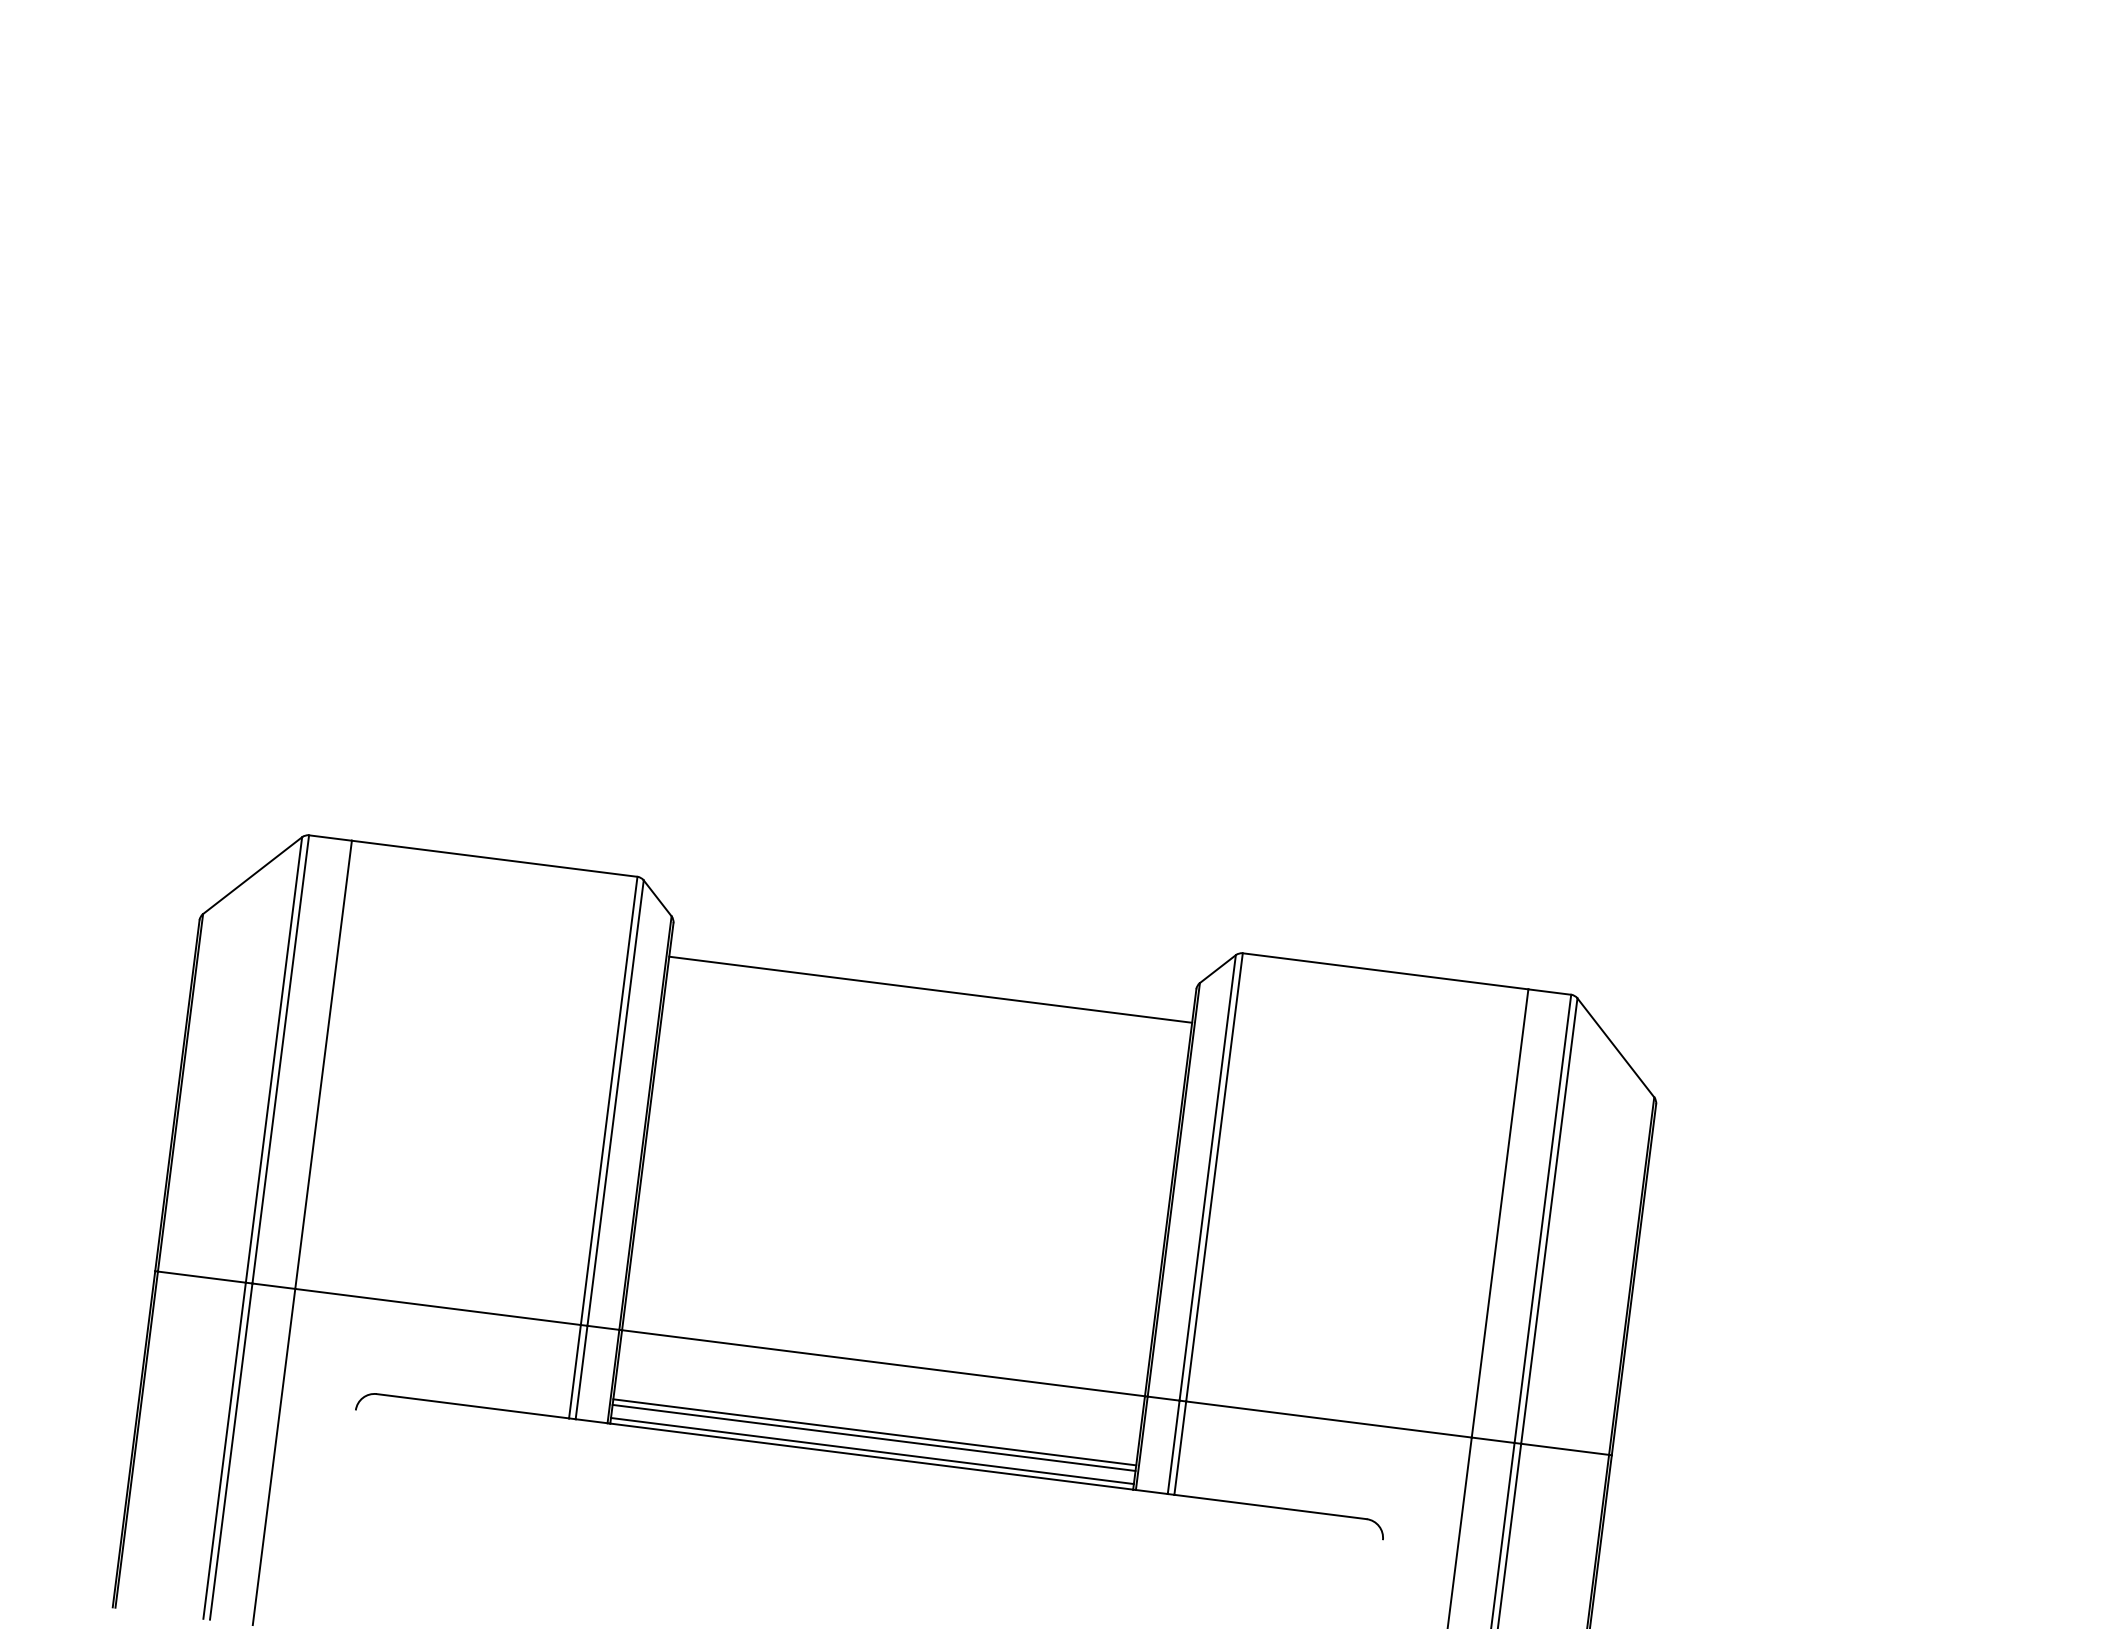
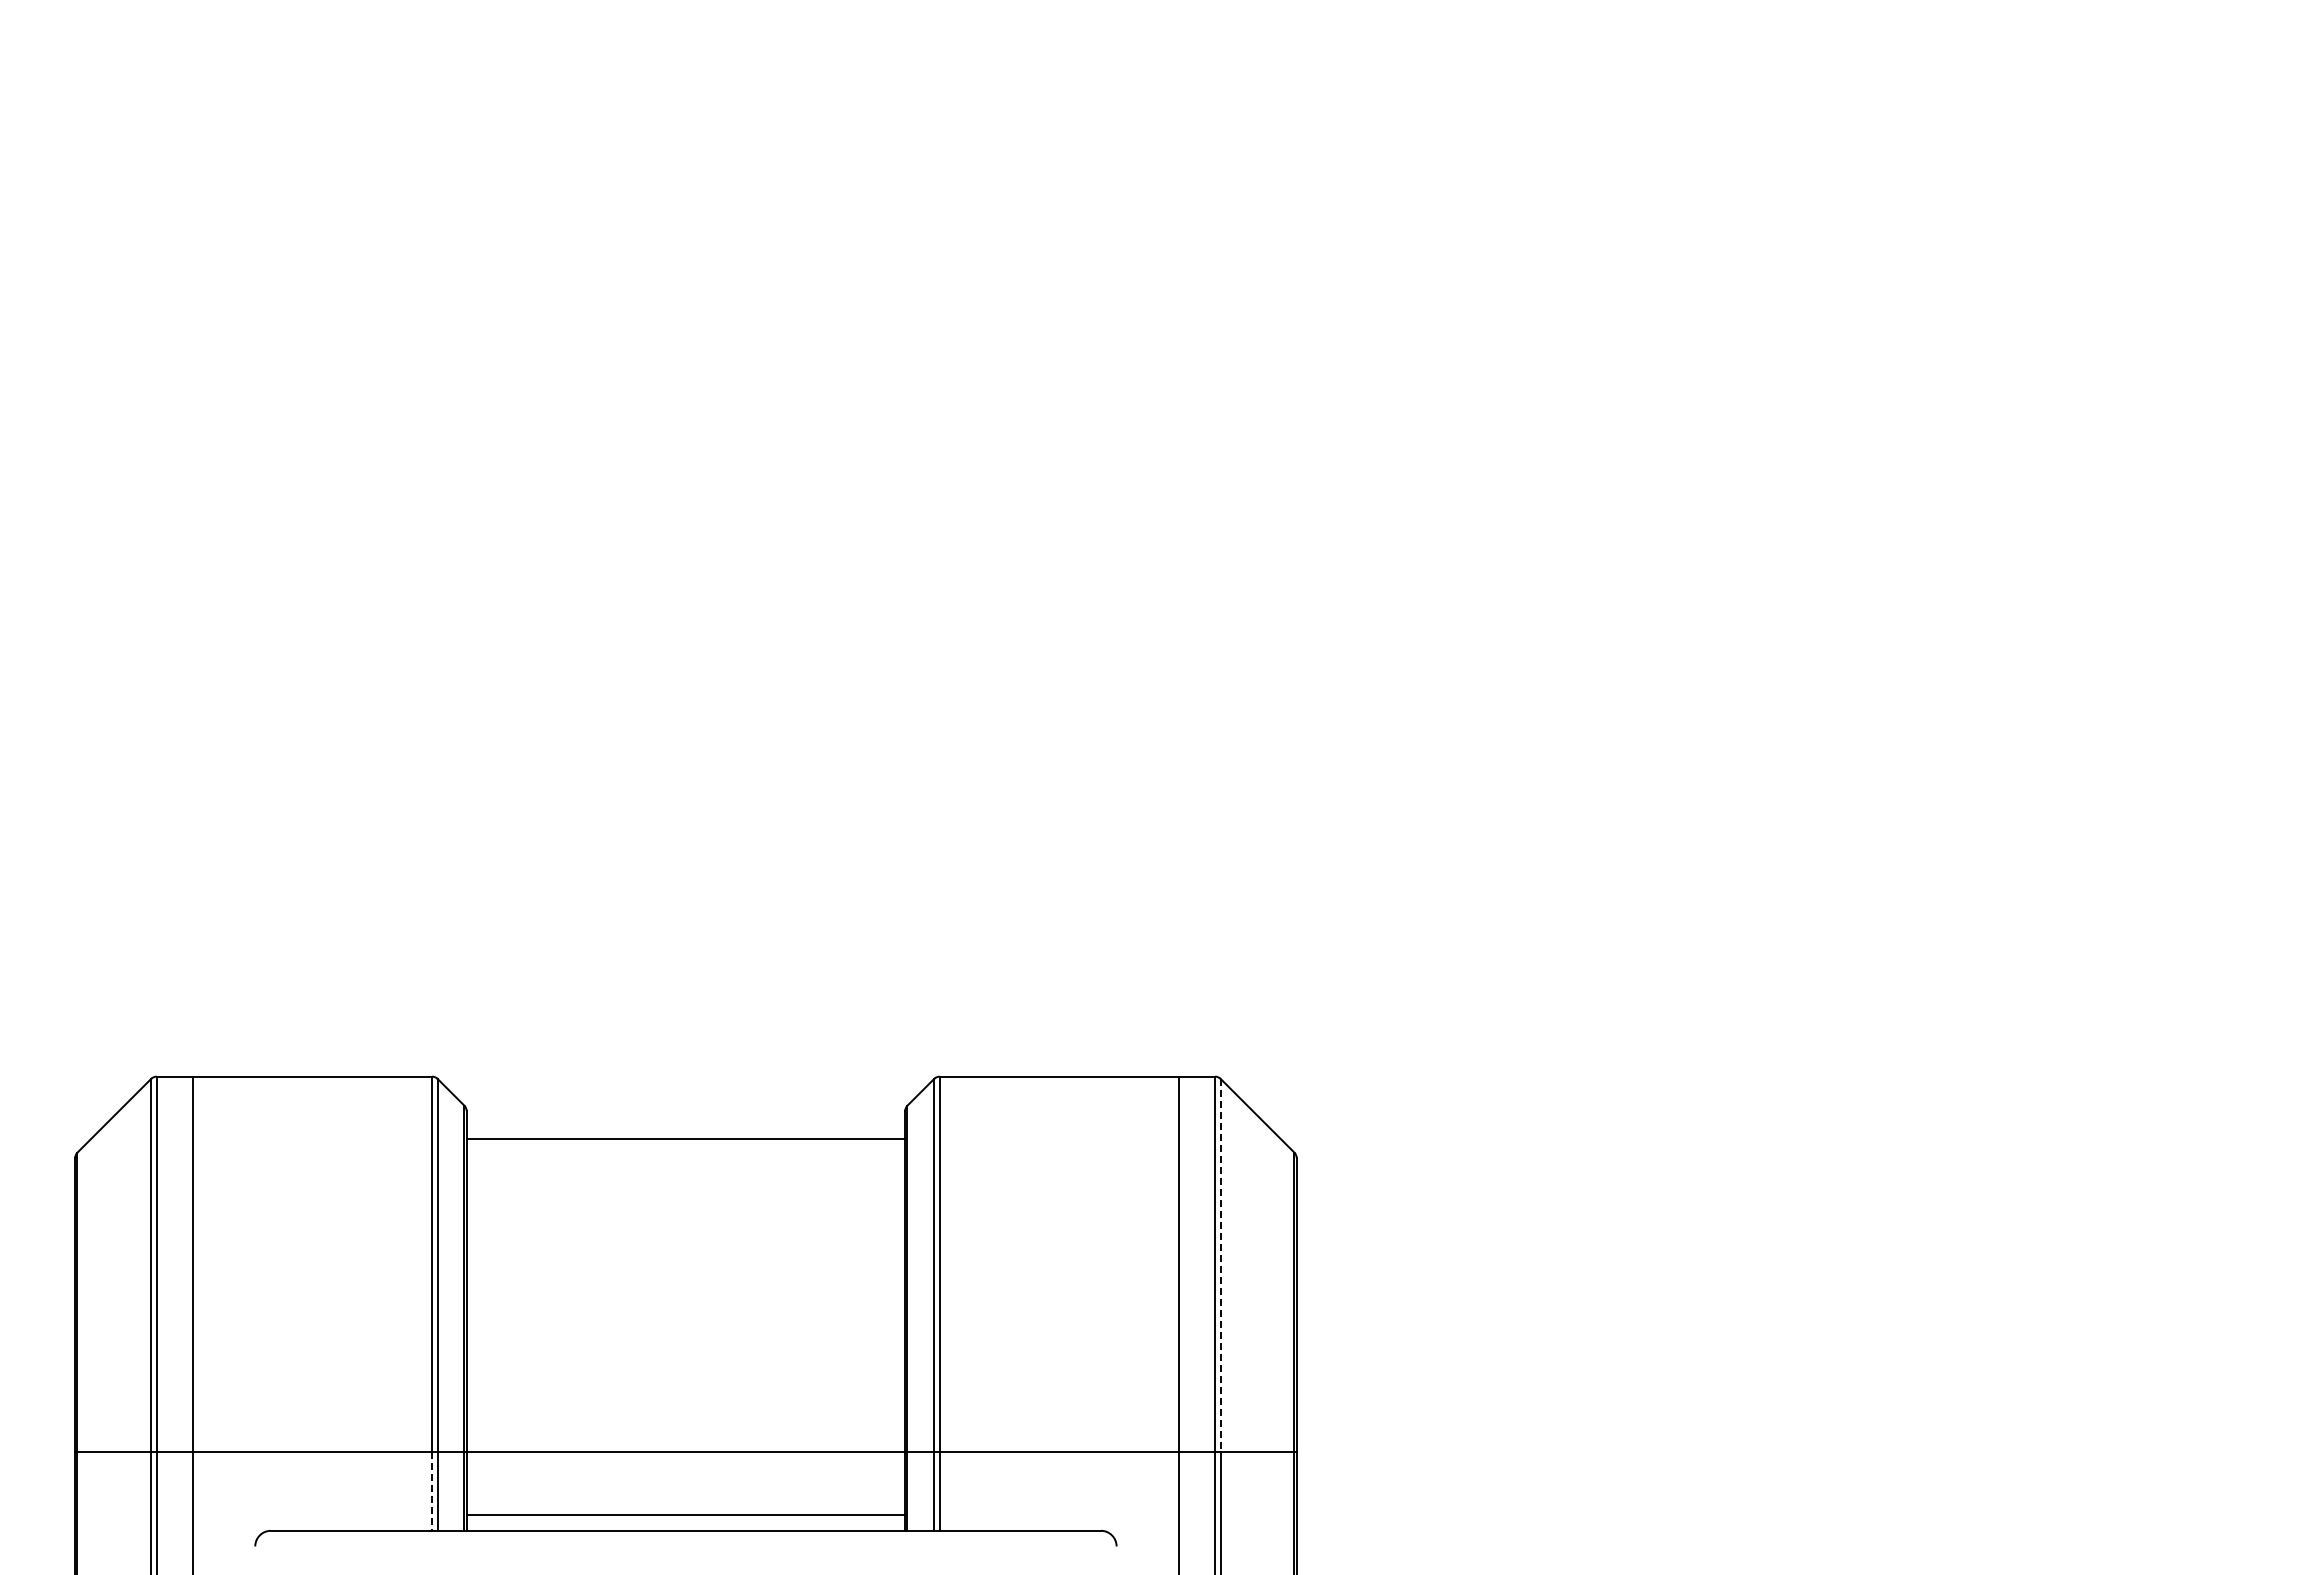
line: (1549, 1220) -> (1220, 1265), solid -> dashed
line: (575, 1372) -> (432, 1492), solid -> dashed
line: (874, 1432) -> (685, 1510), removed
line: (871, 1451) -> (685, 1526), removed

